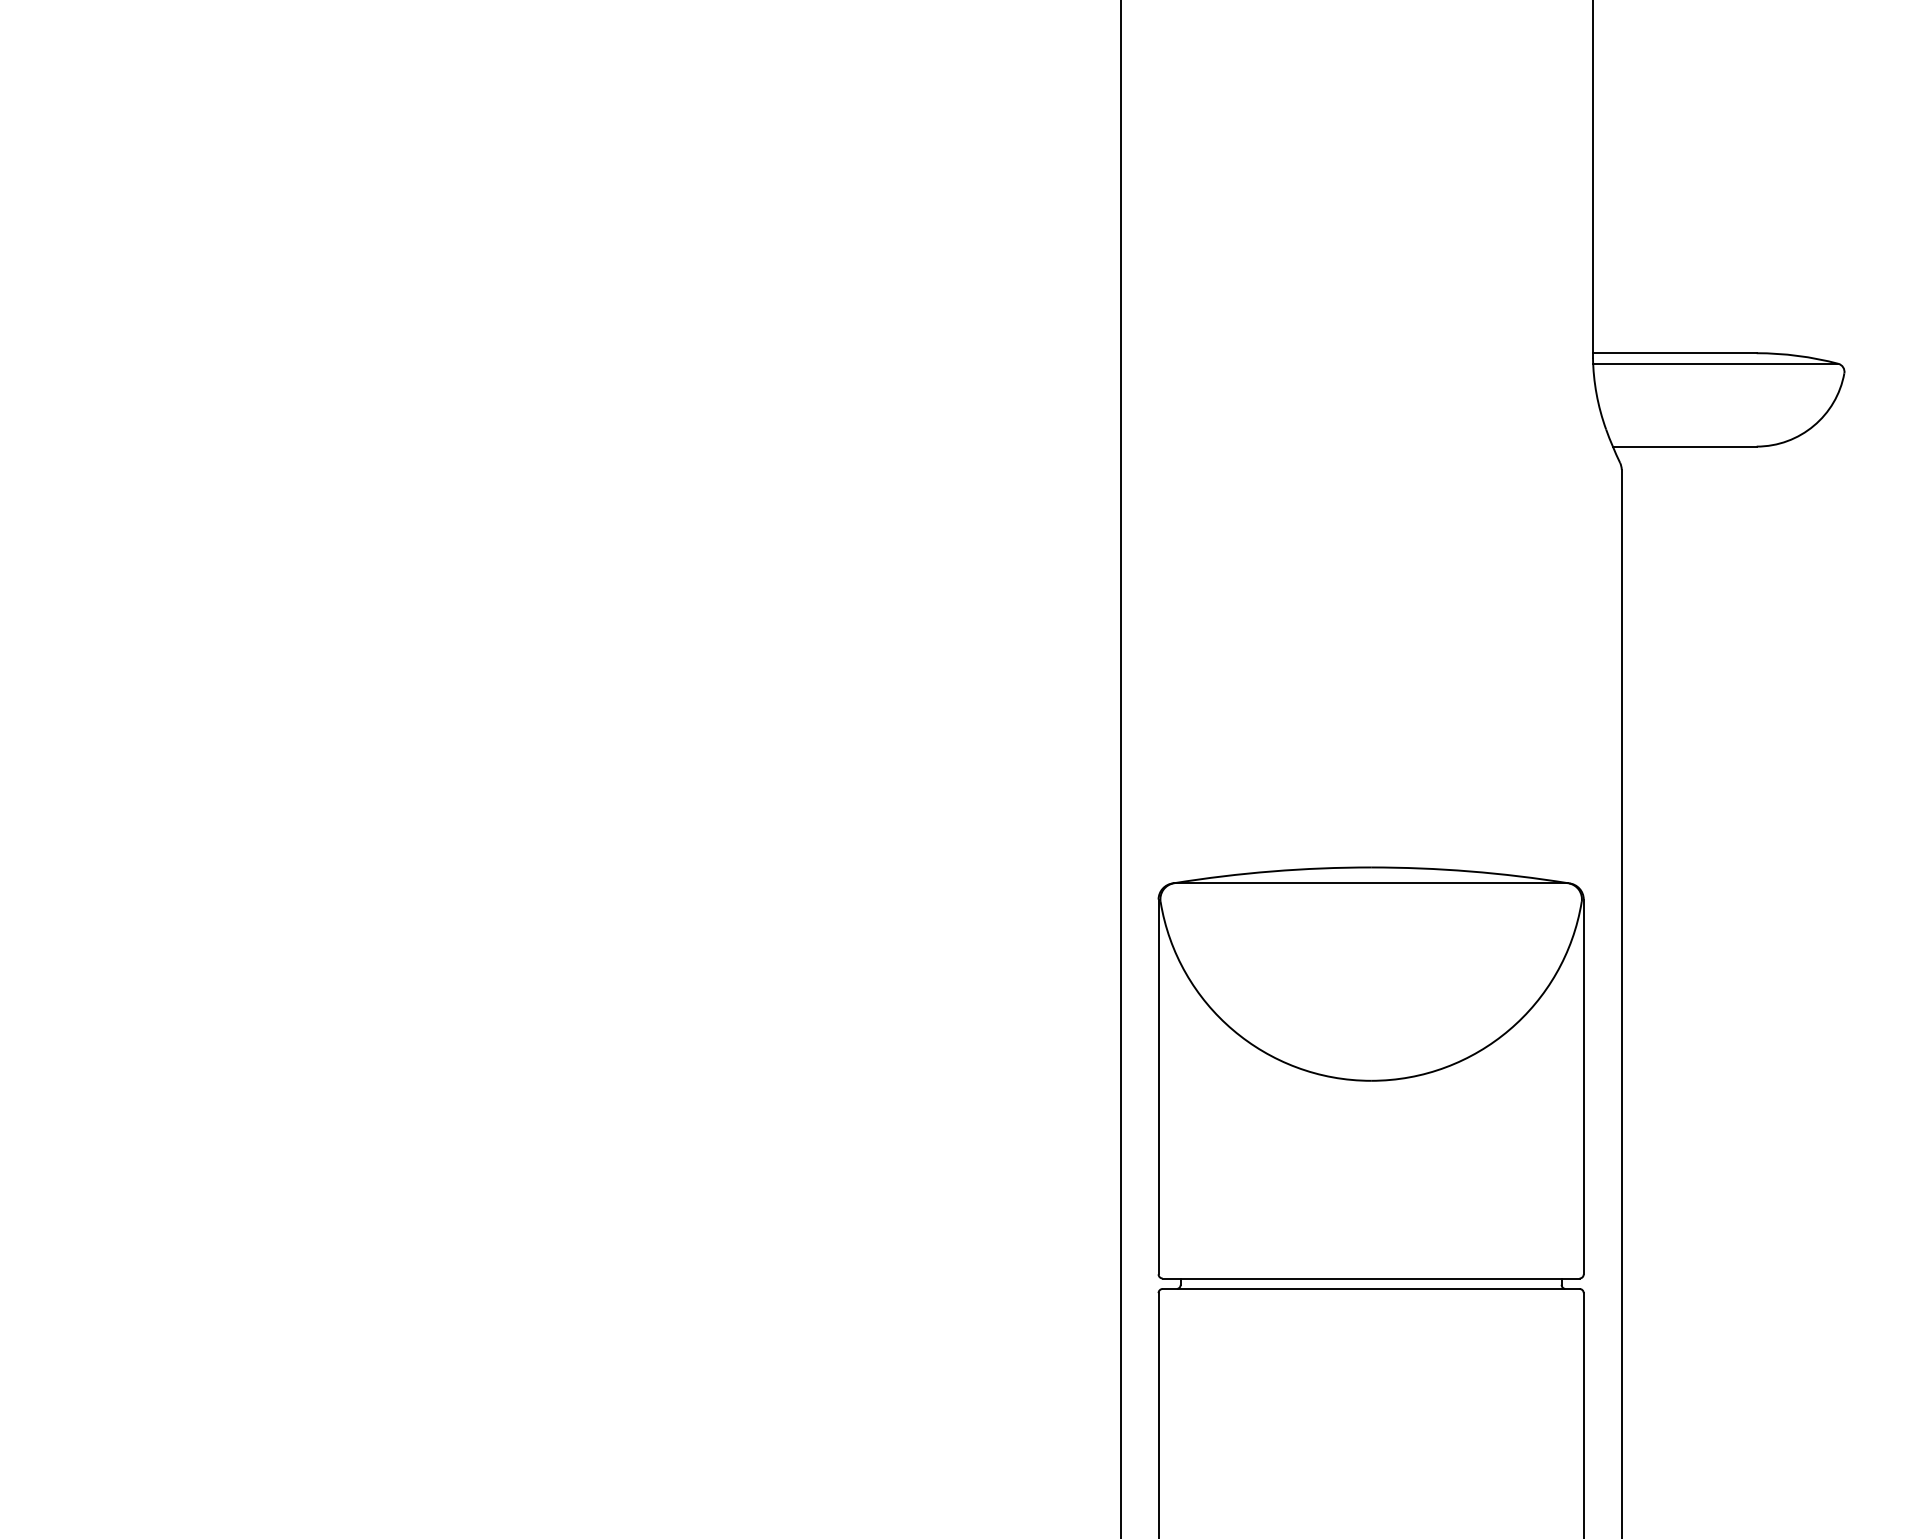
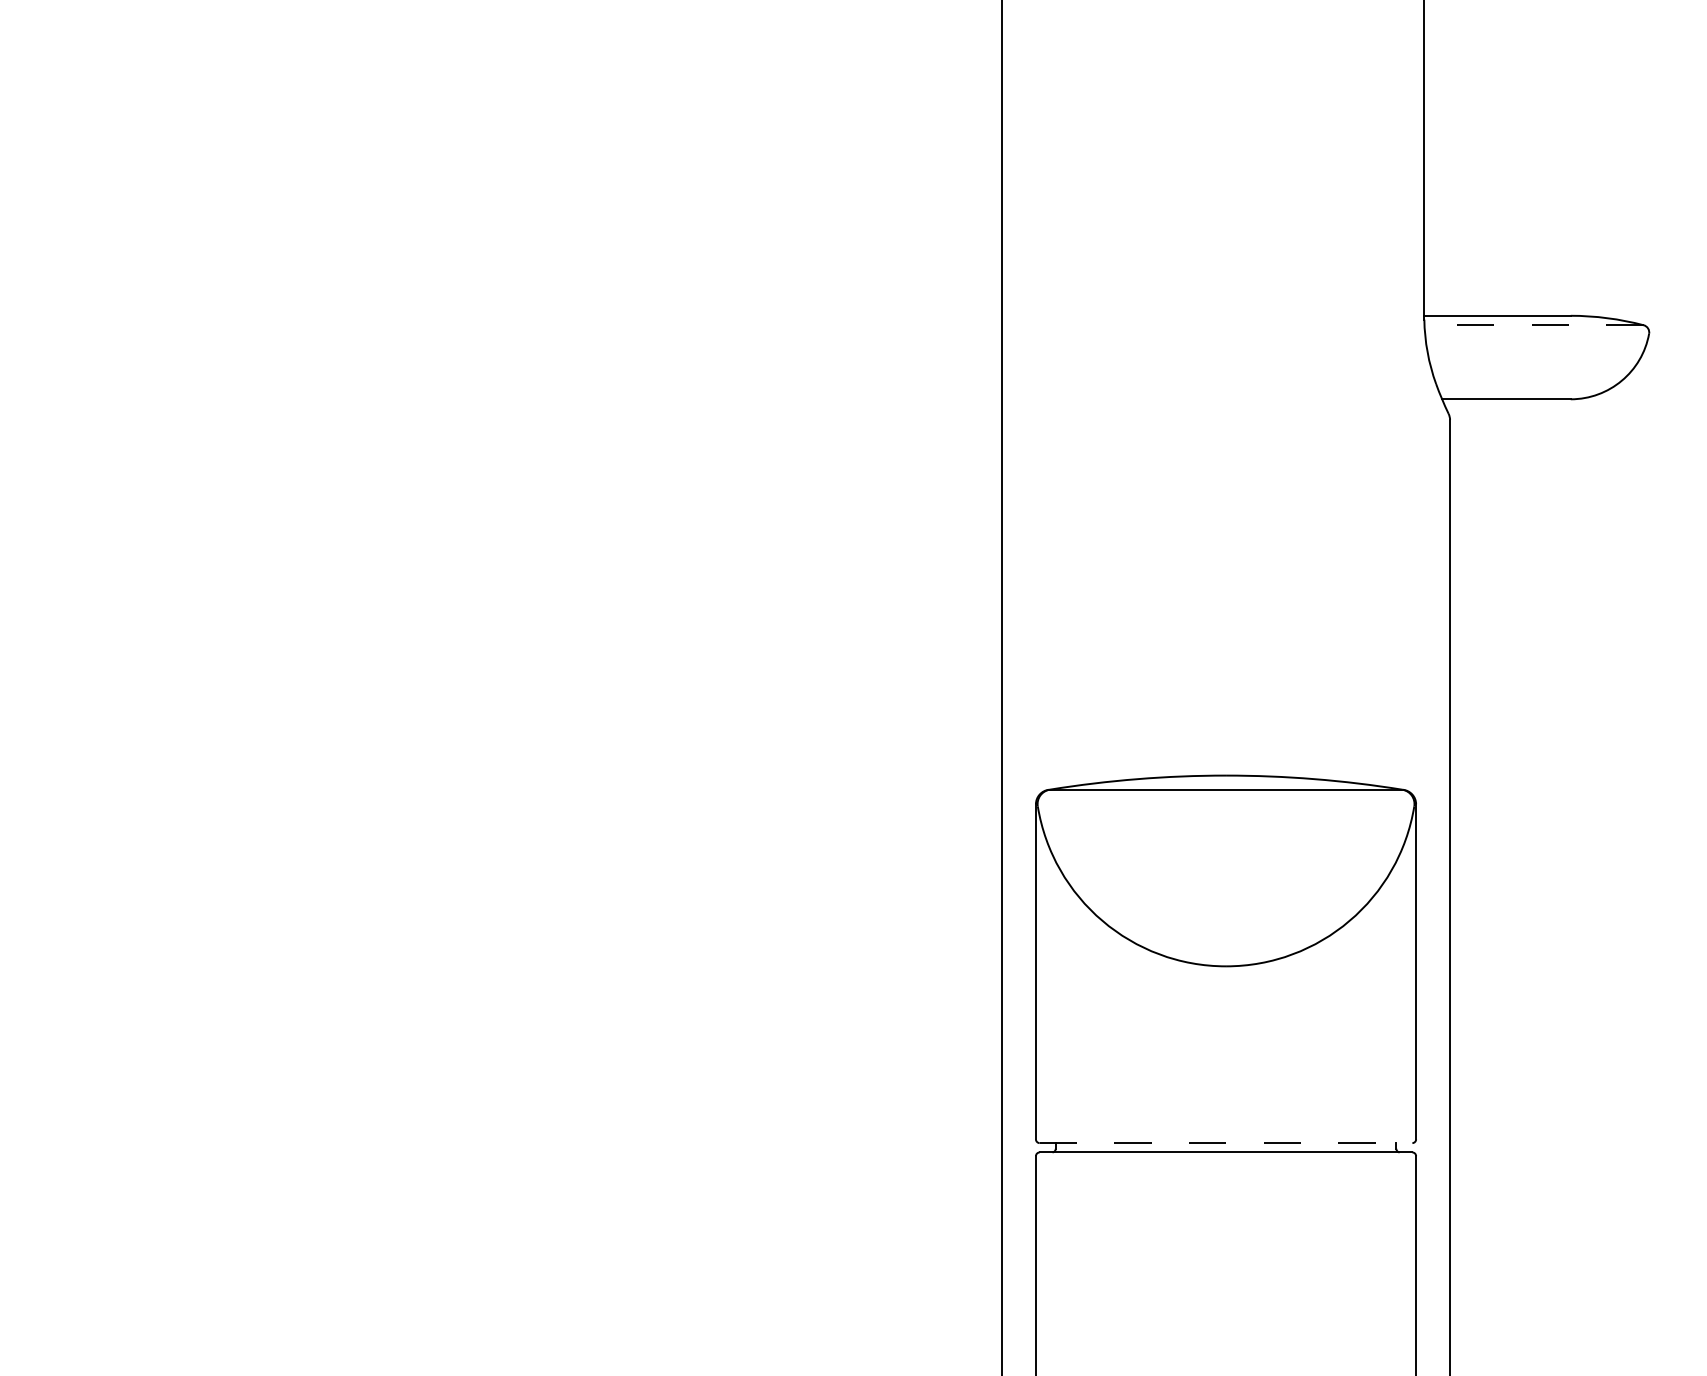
line: (1715, 363) -> (1533, 324), solid -> dashed
line: (1371, 1278) -> (1226, 1143), solid -> dashed

